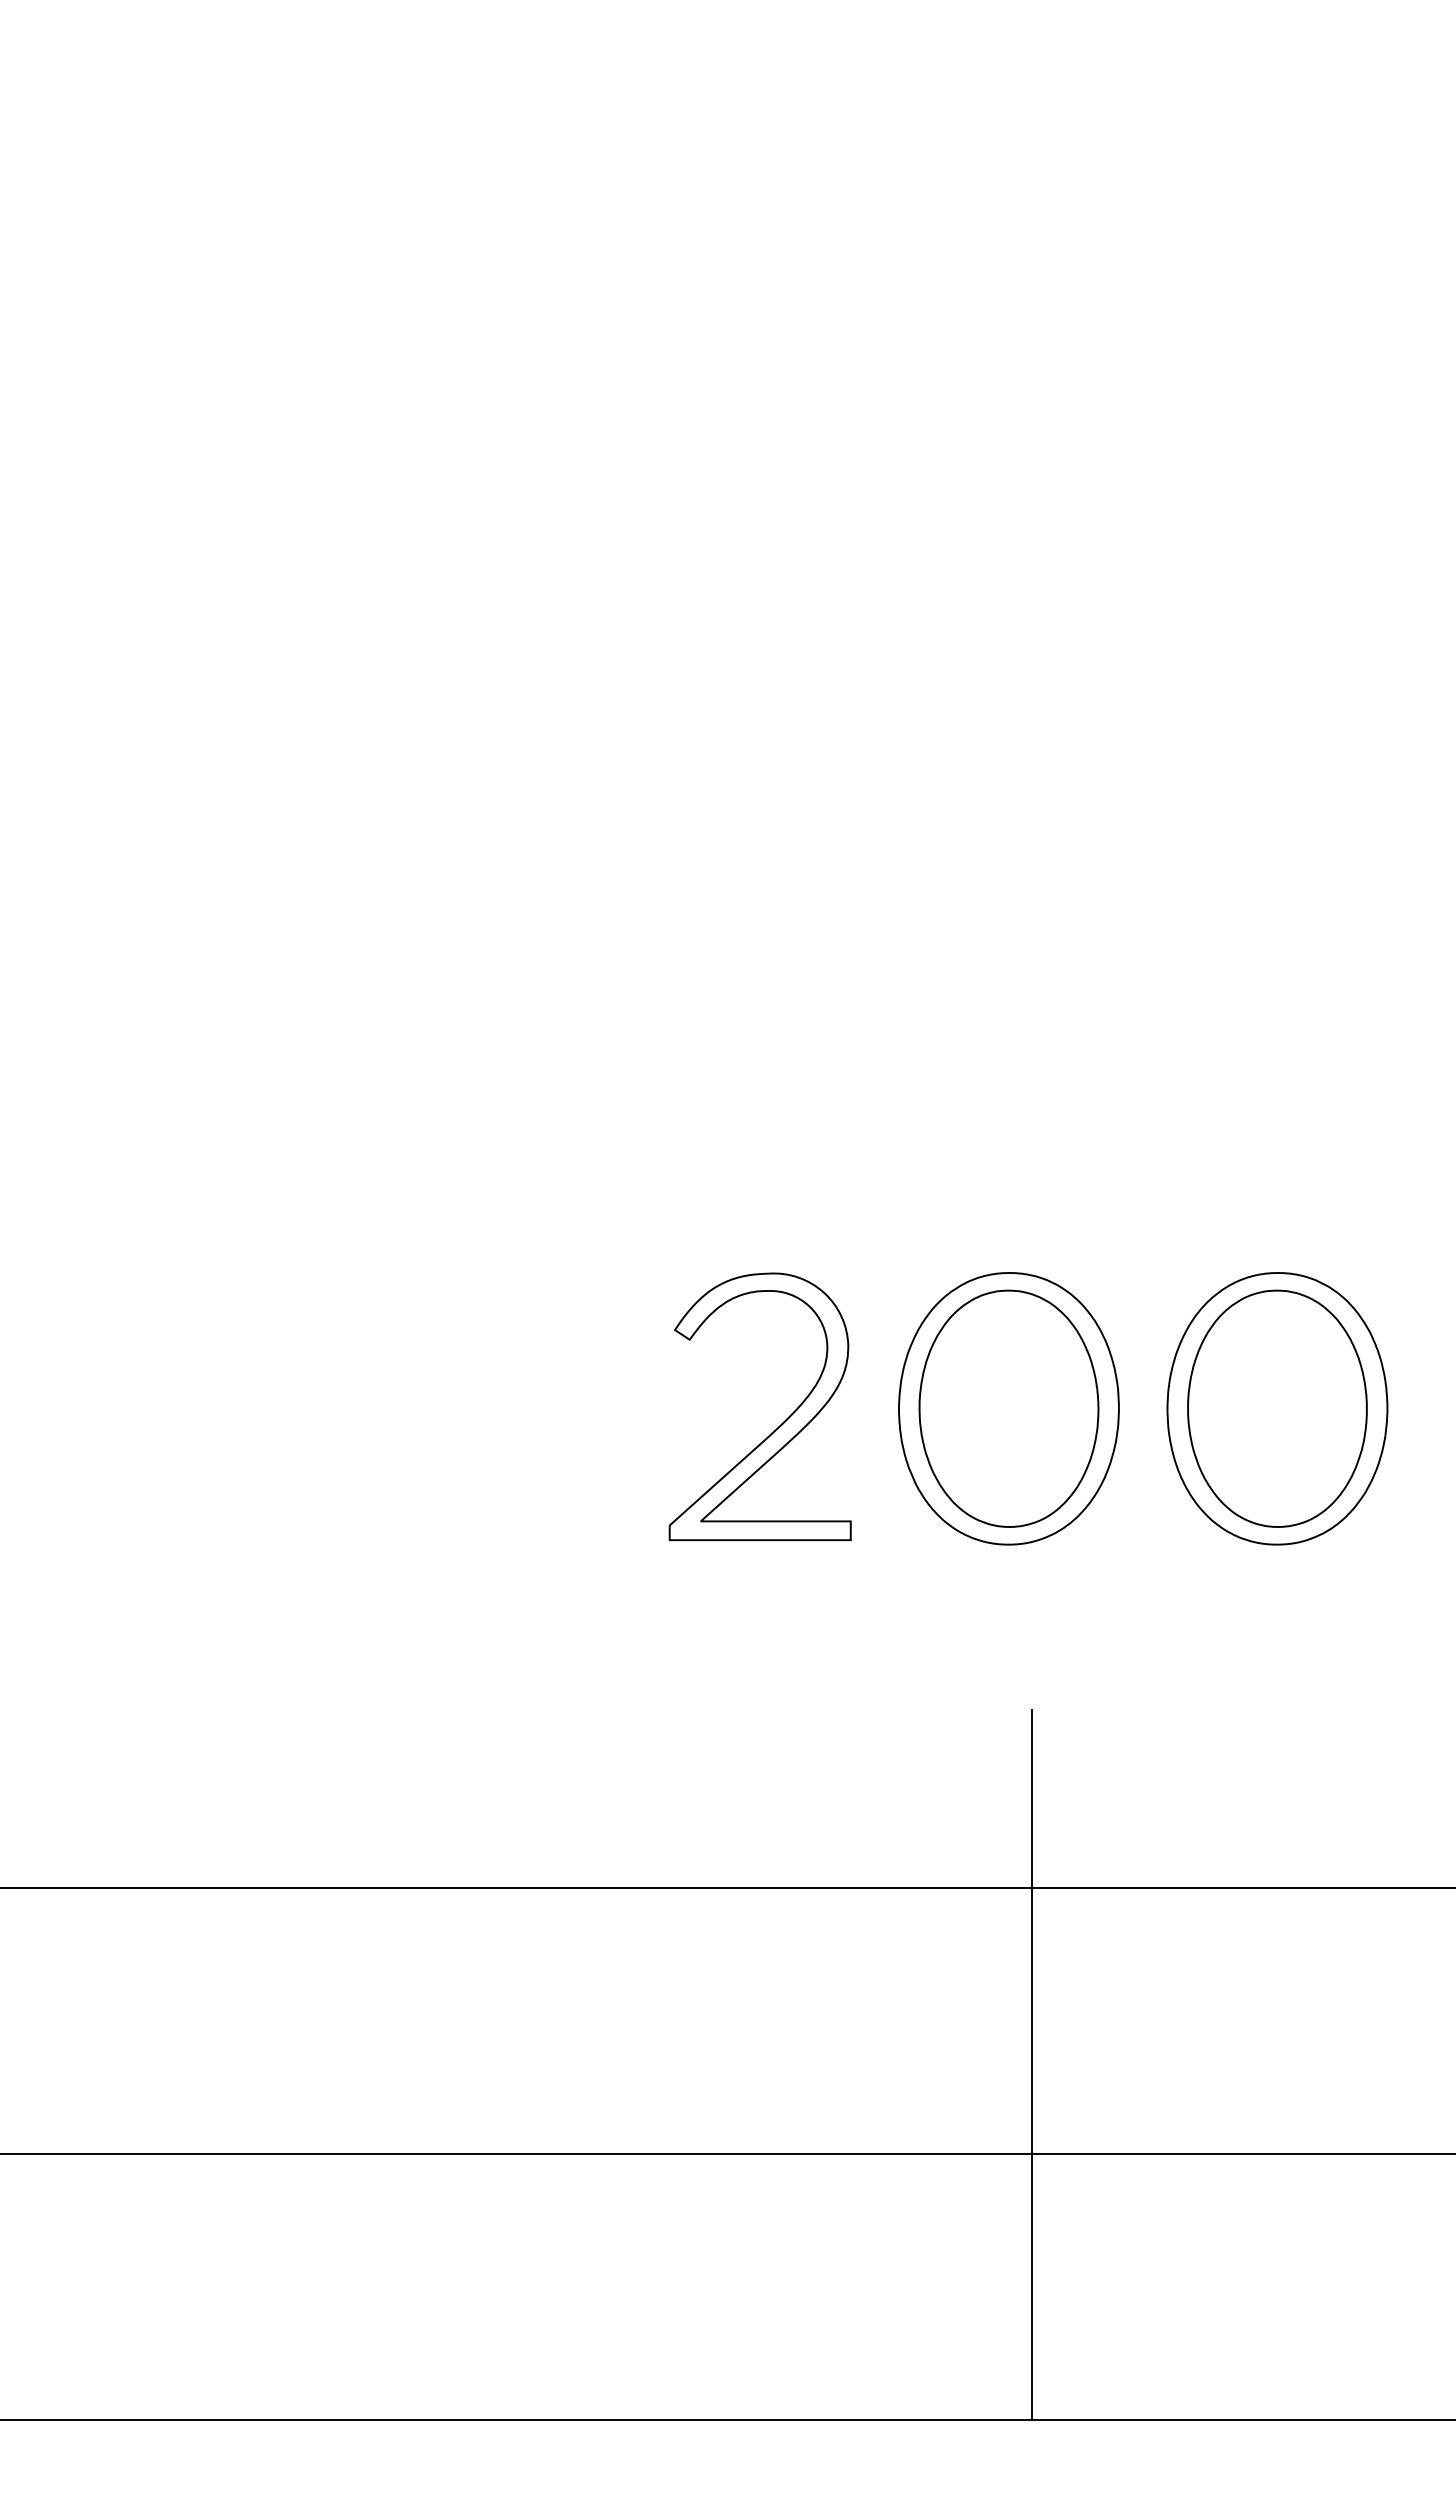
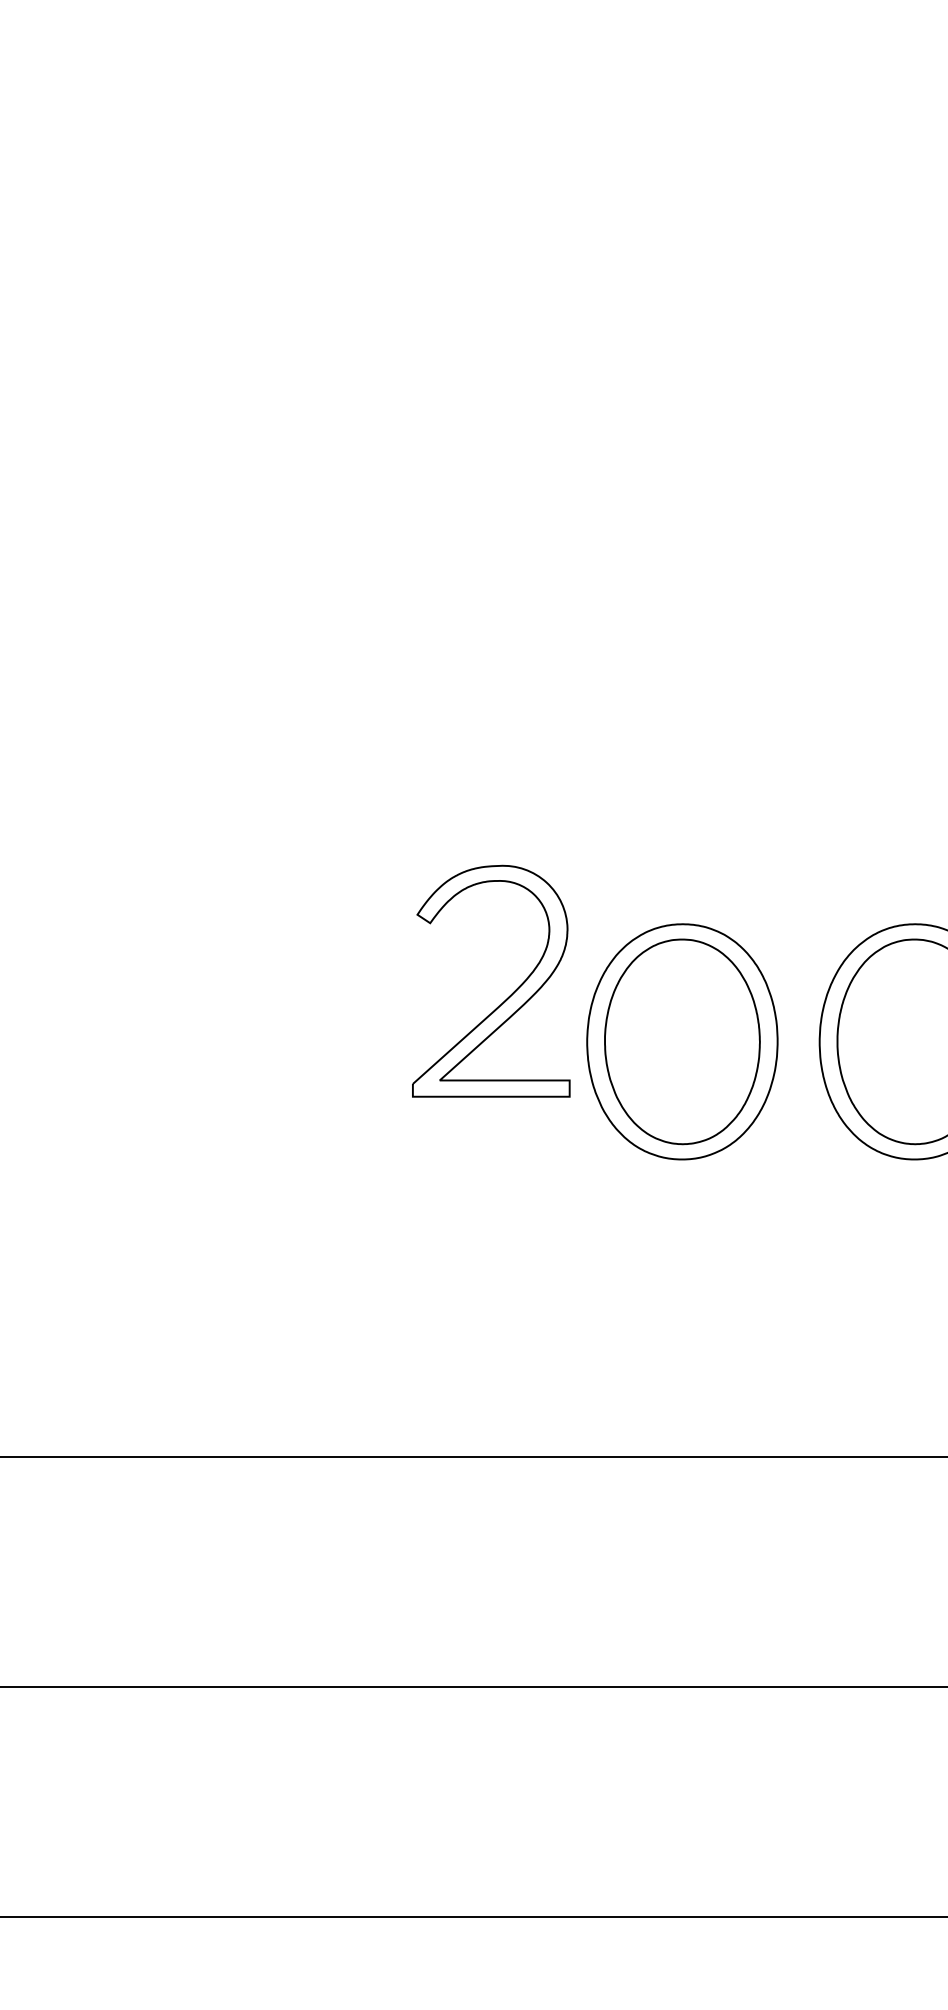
part: (779, 1425) -> (507, 997), moved
line: (1031, 2064) -> (701, 1609), removed

